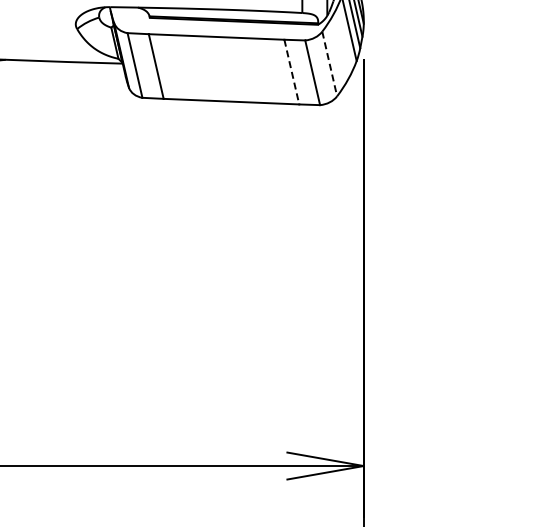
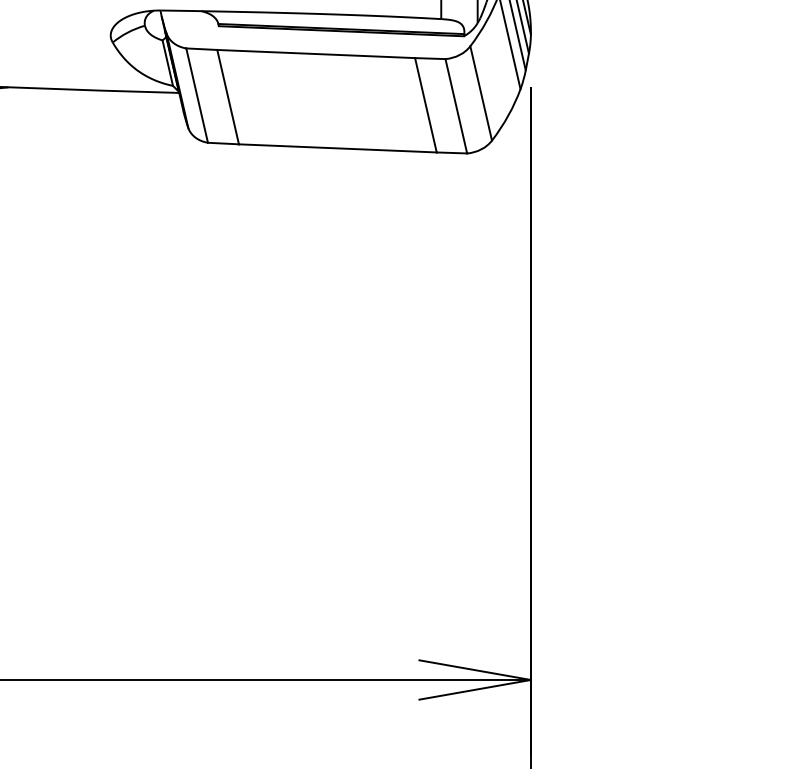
line: (329, 64) -> (480, 94), dashed -> solid
line: (291, 72) -> (425, 105), dashed -> solid

